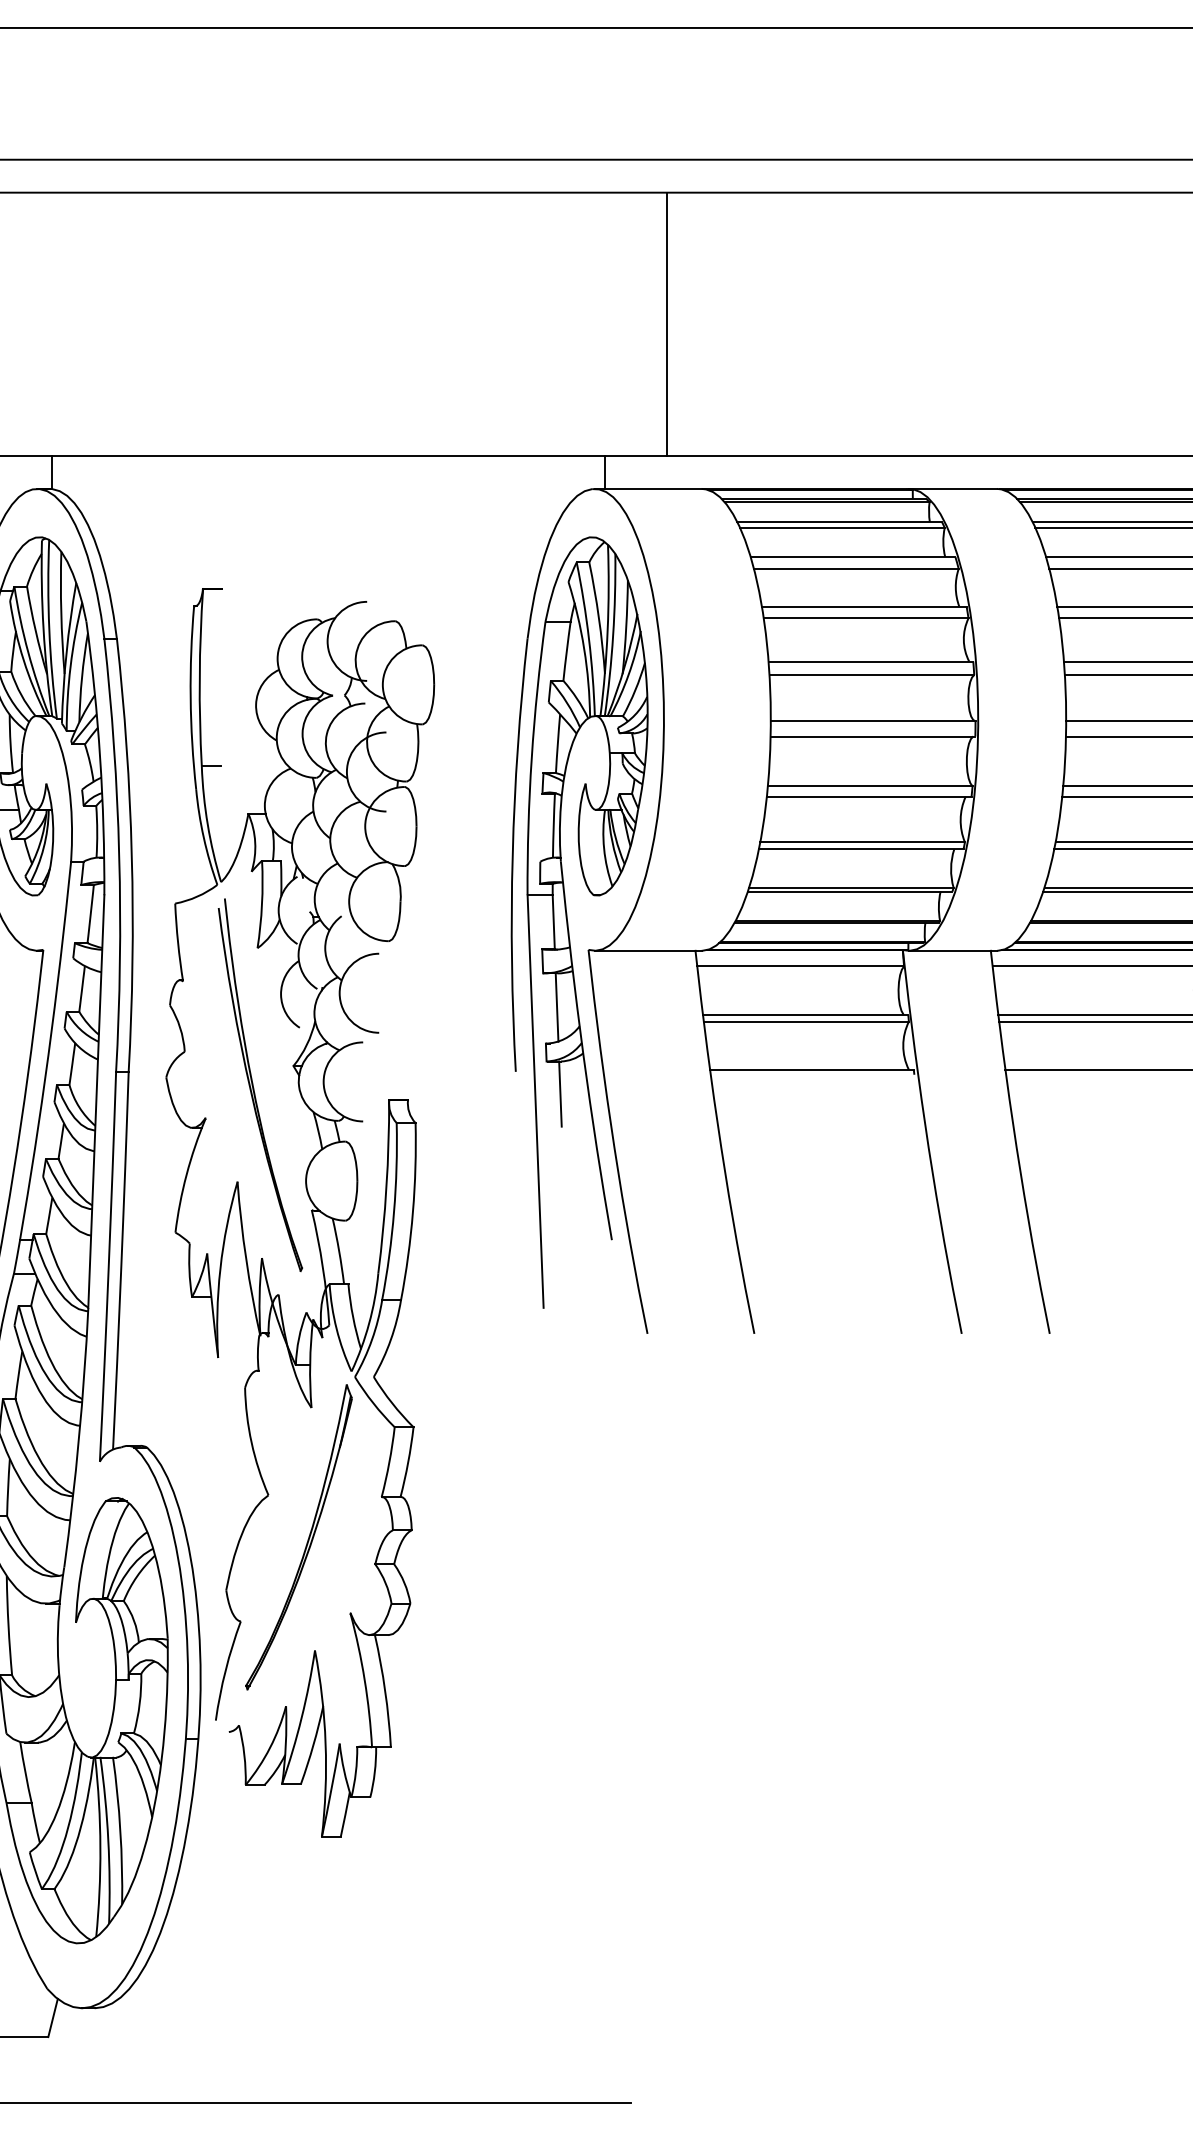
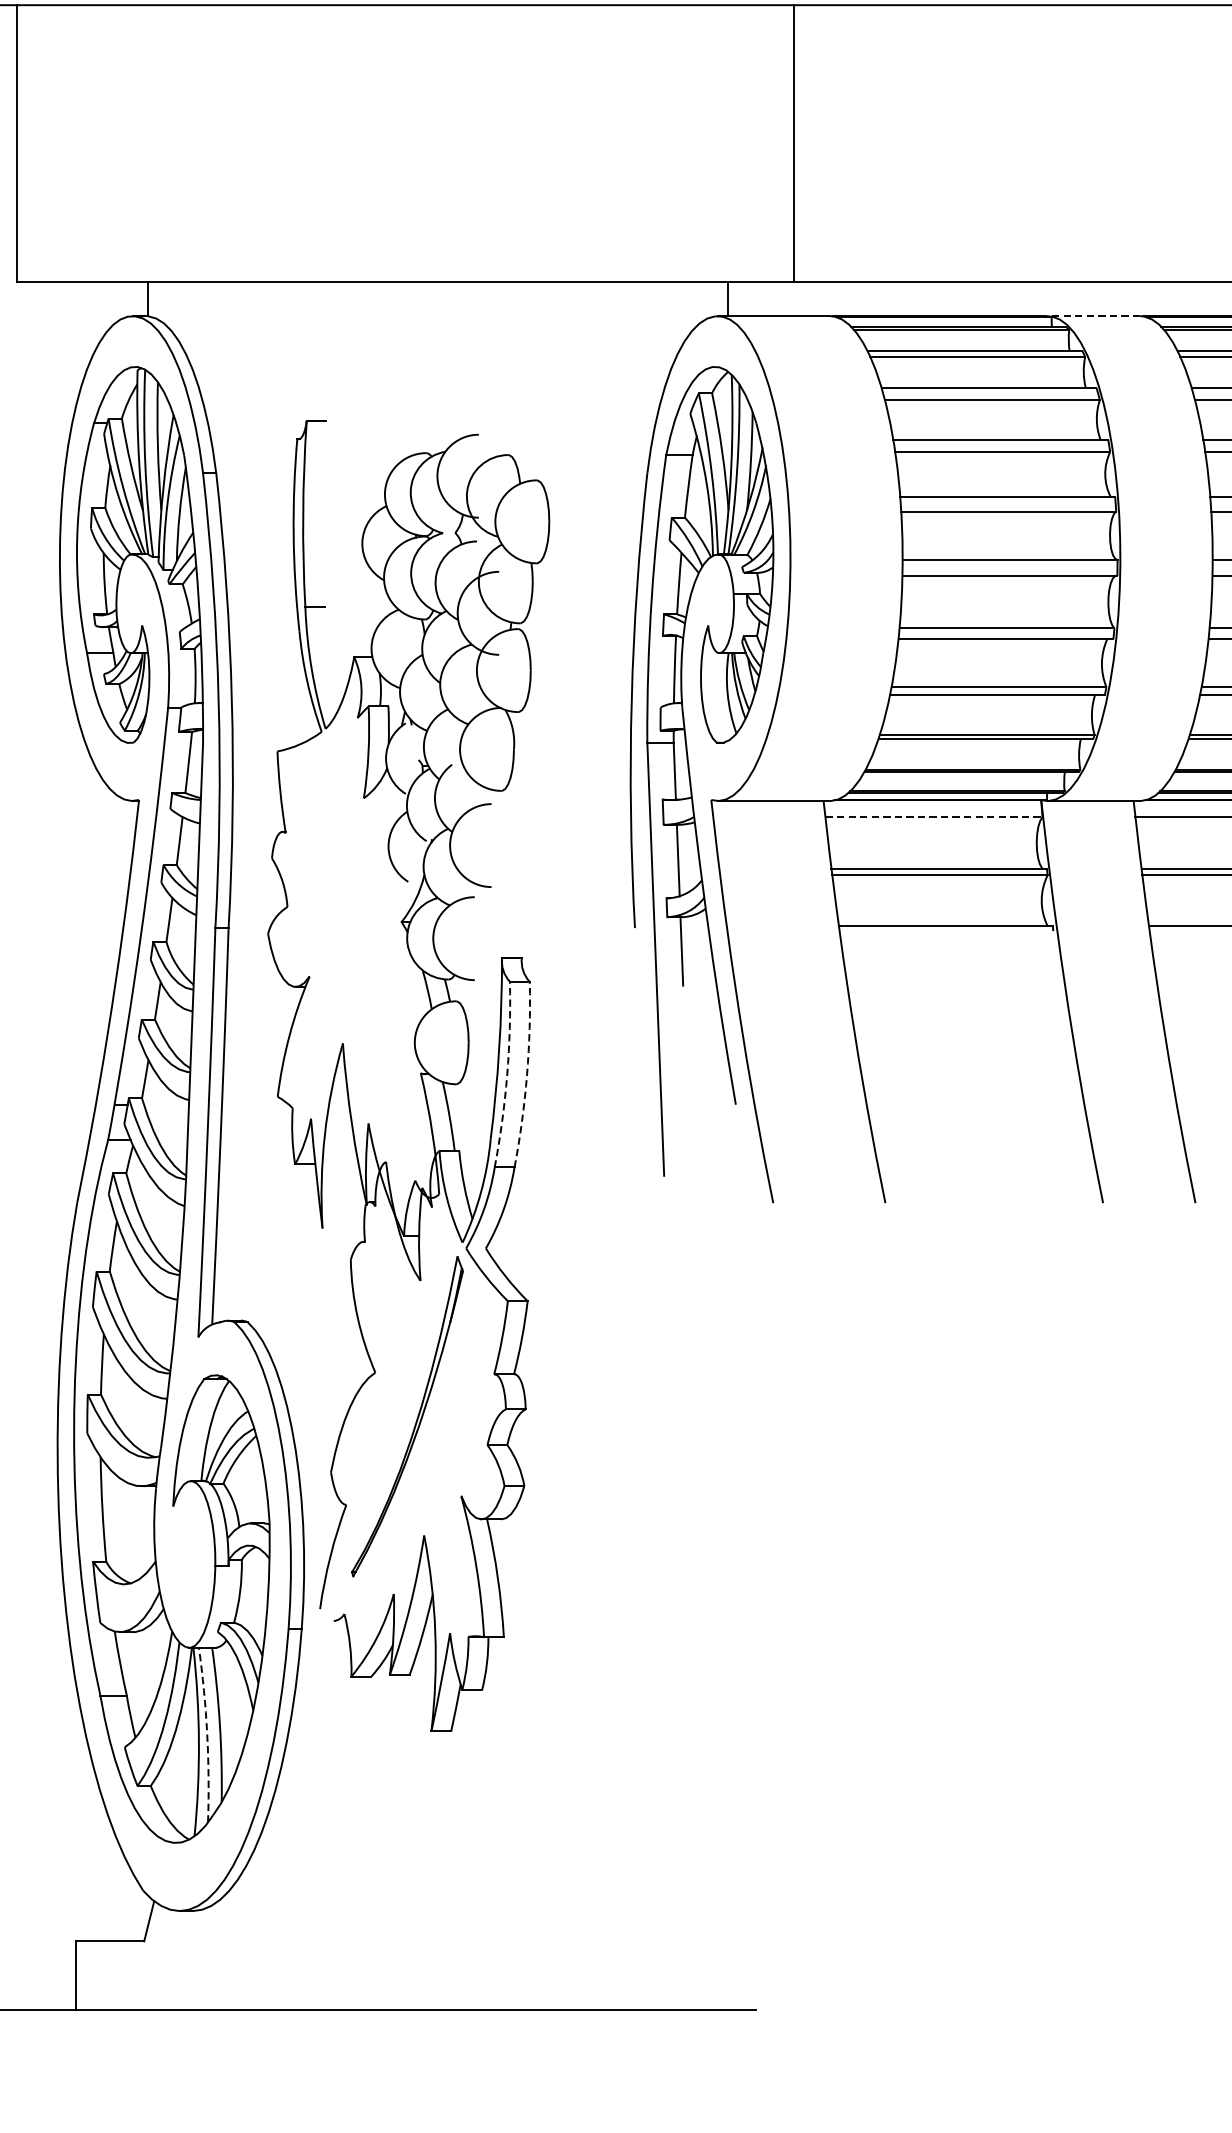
line: (952, 488) -> (1093, 315), solid -> dashed
line: (801, 966) -> (934, 817), solid -> dashed
part: (253, 1084) -> (359, 941), removed
arc: (394, 1211) -> (507, 1074), solid -> dashed
arc: (412, 1211) -> (526, 1074), solid -> dashed
arc: (108, 1840) -> (207, 1734), solid -> dashed

